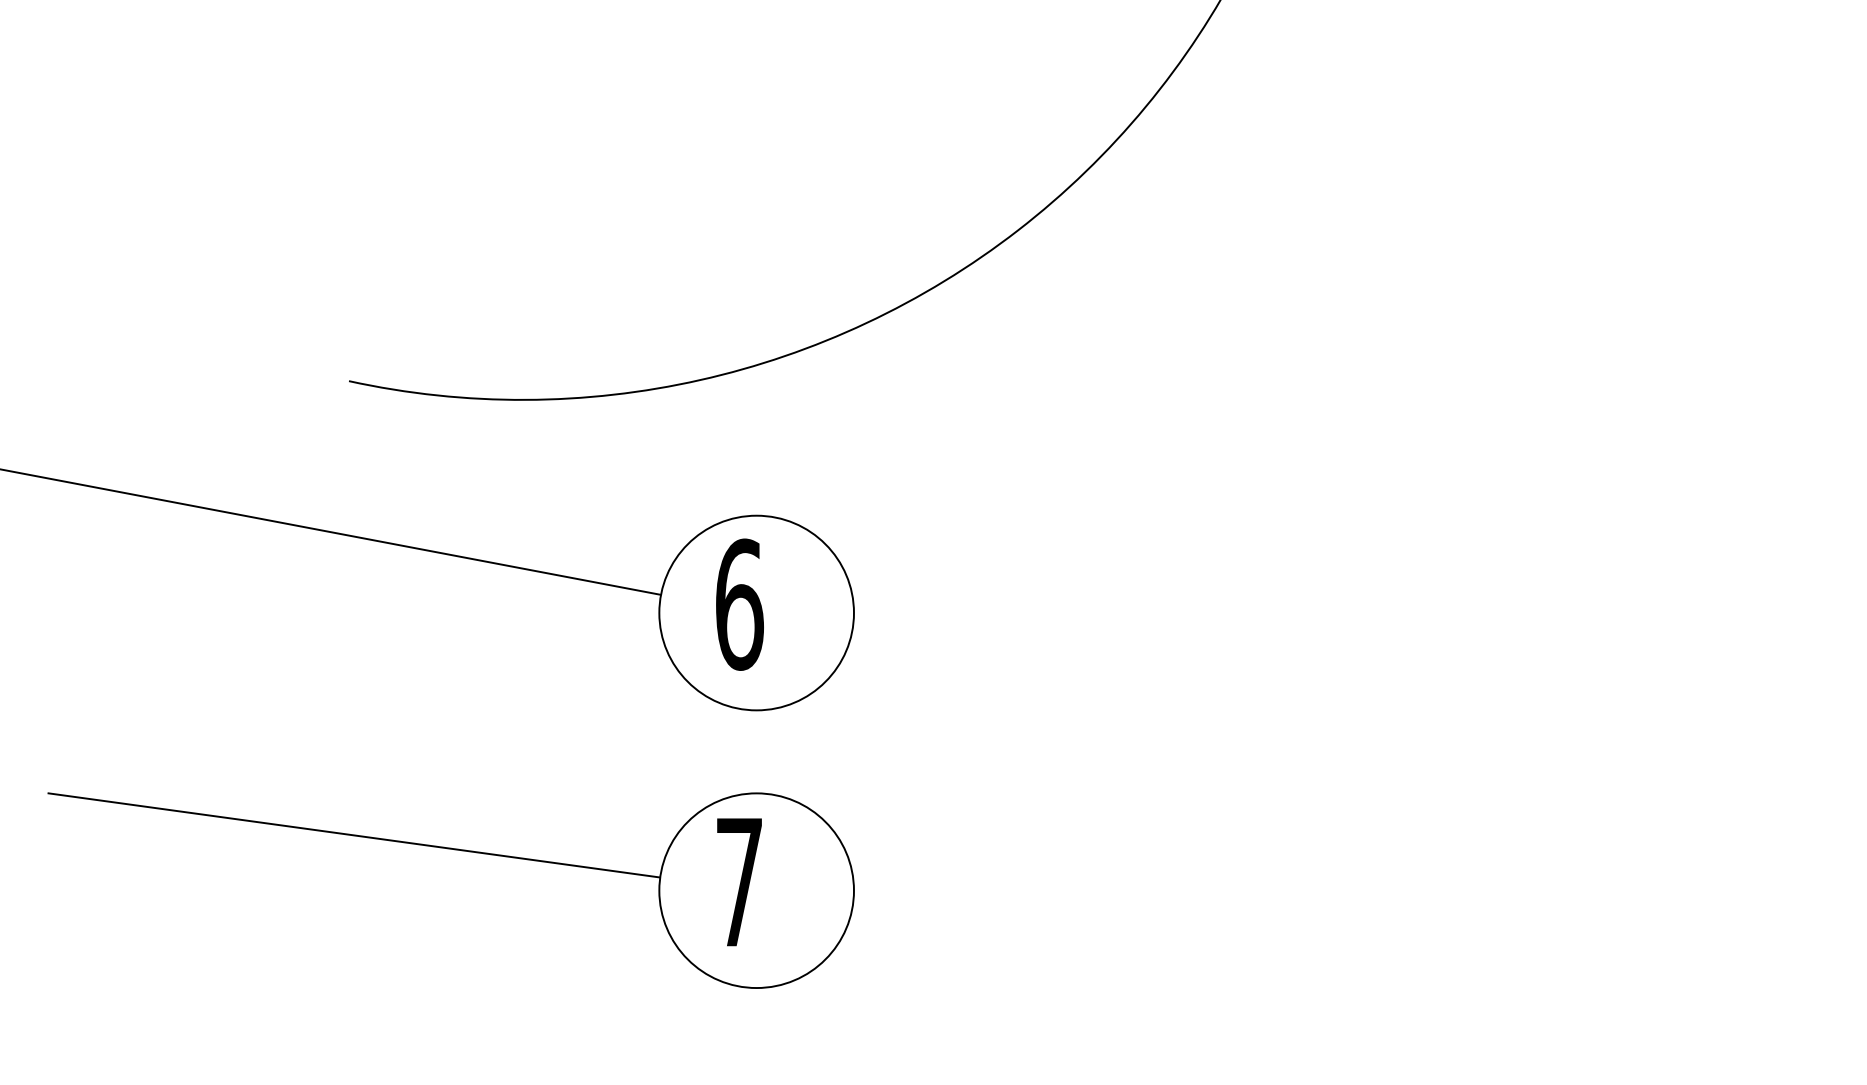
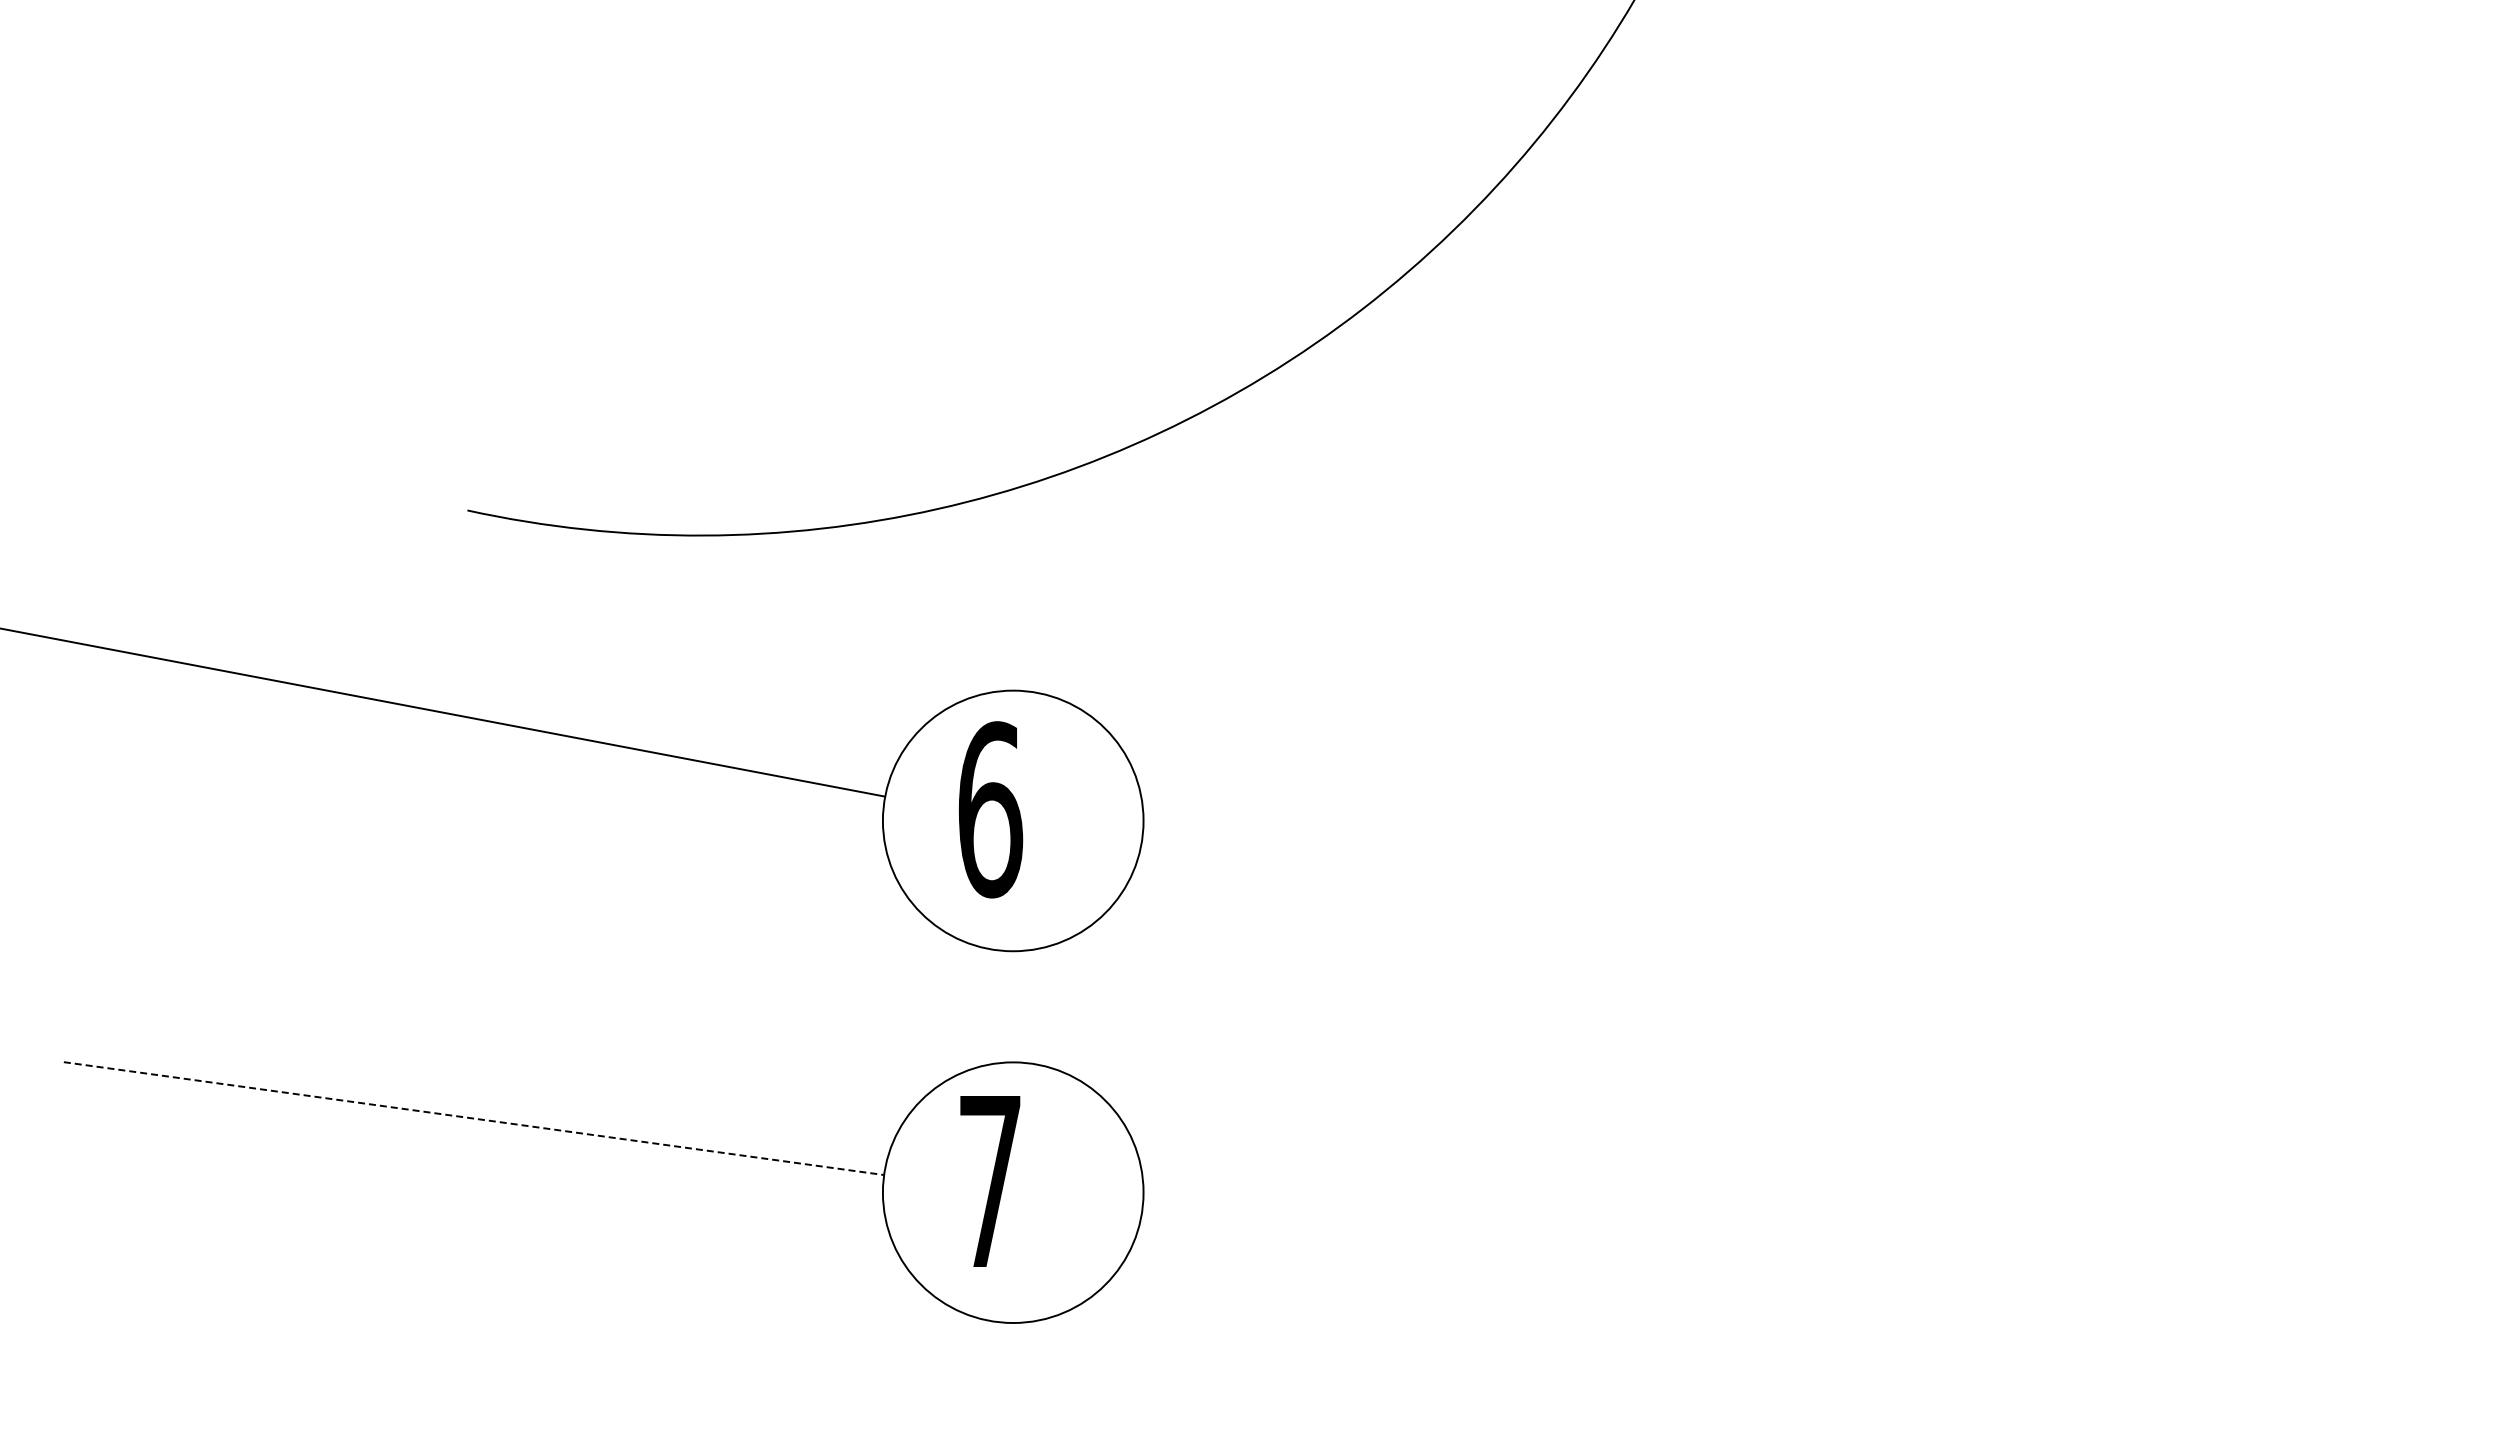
line: (353, 835) -> (473, 1118), solid -> dashed

